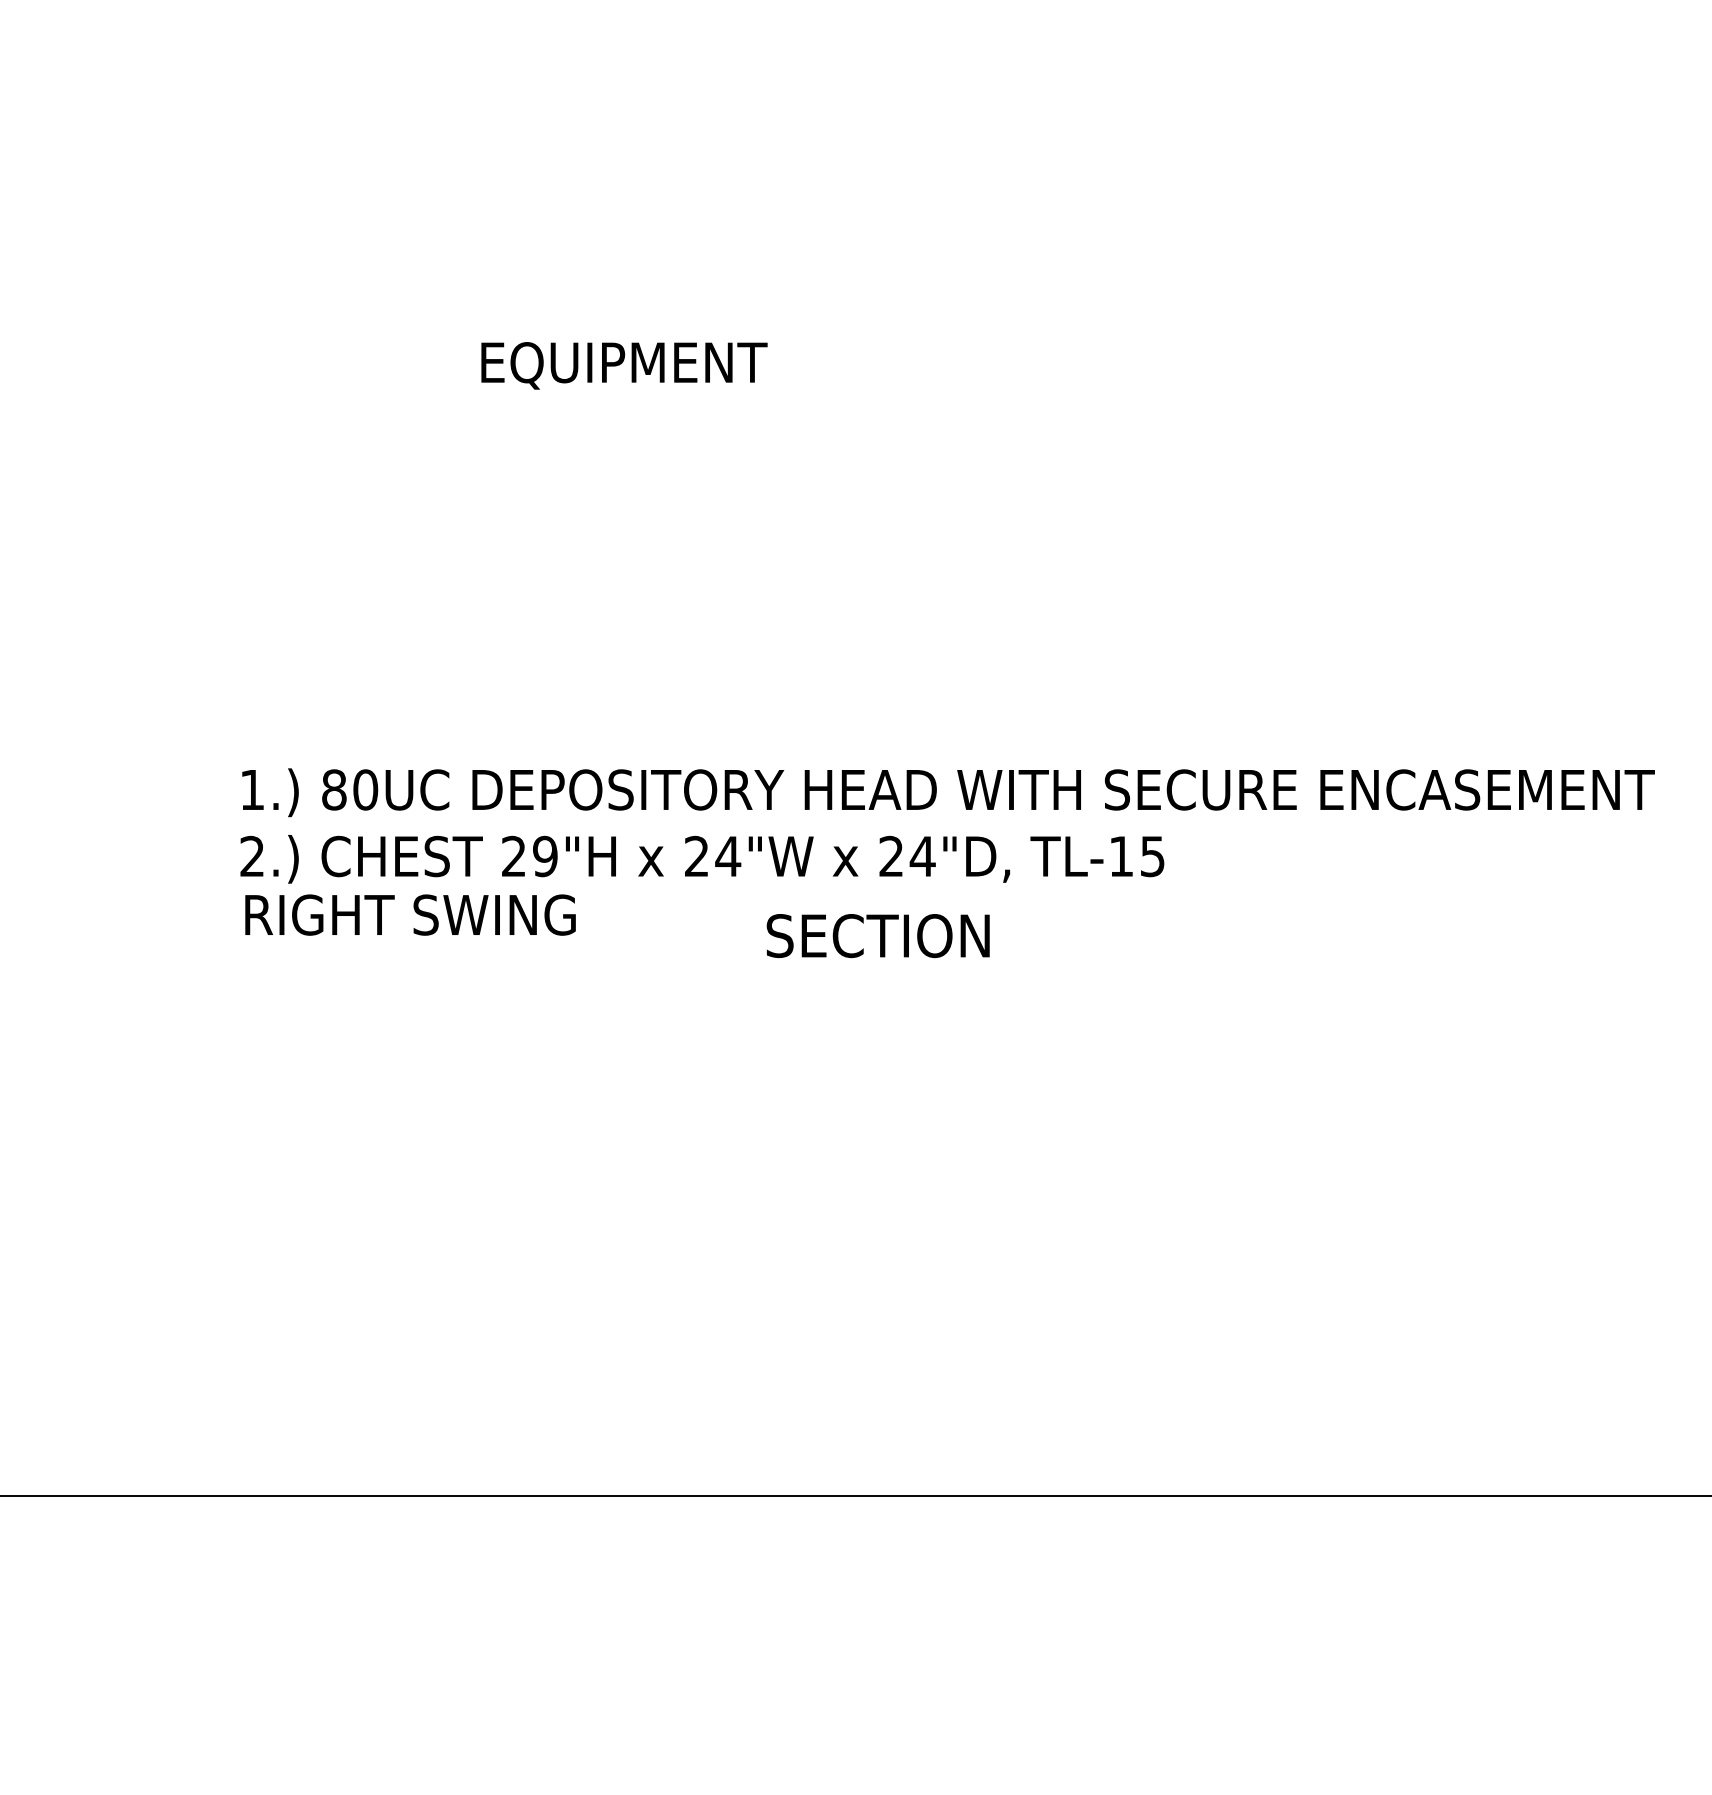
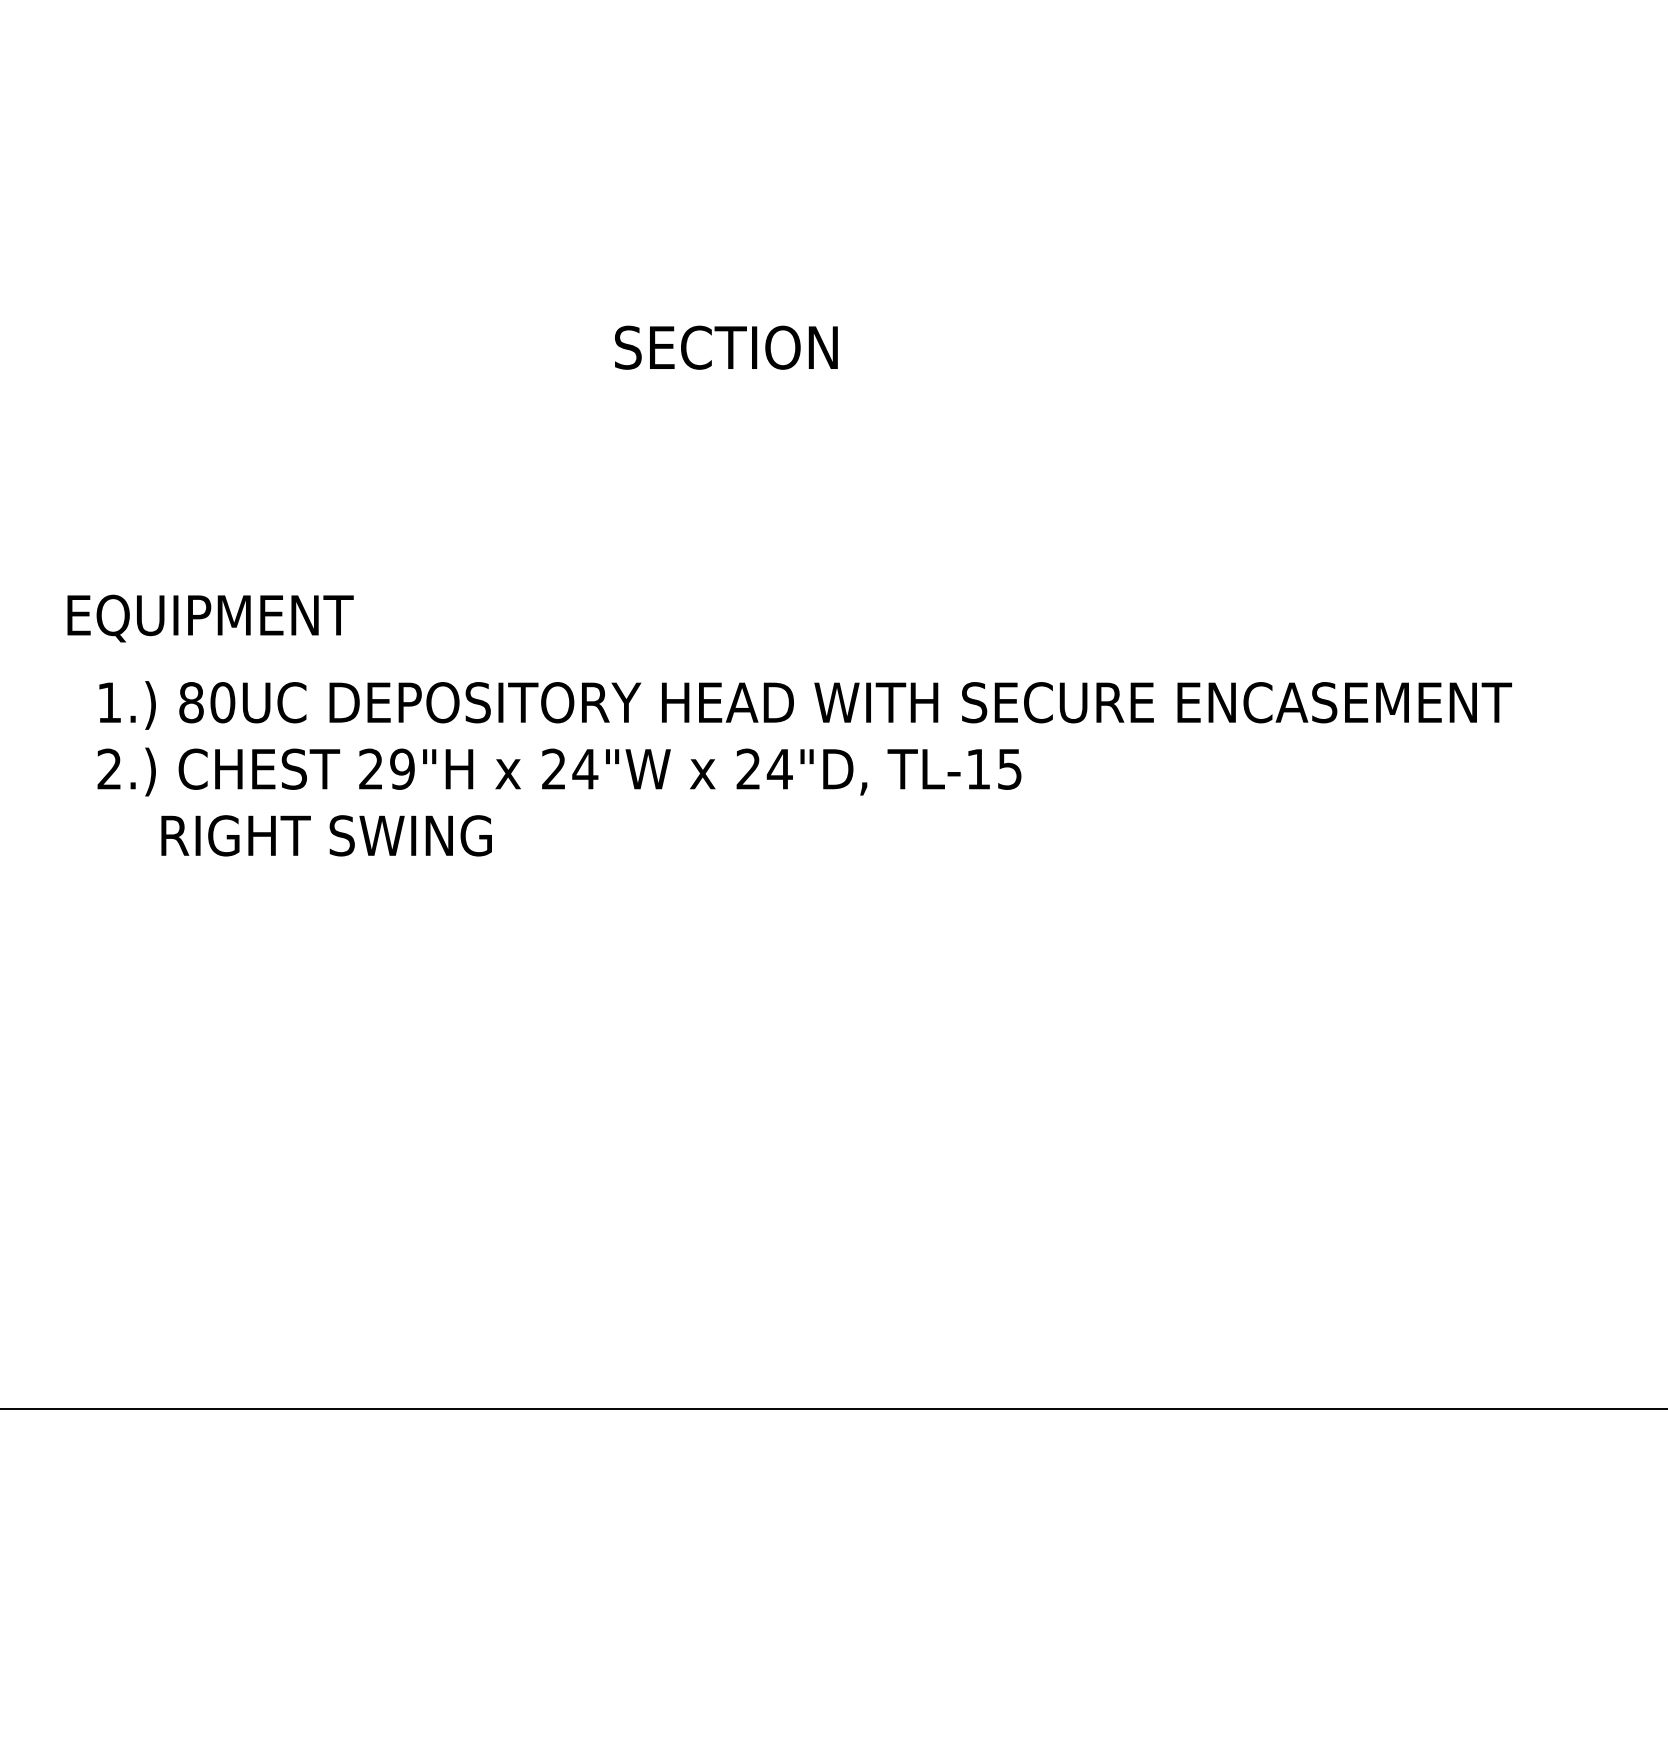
text: (624, 365) -> (210, 618), moved
text: (410, 914) -> (326, 835), moved
text: (877, 936) -> (725, 348), moved

